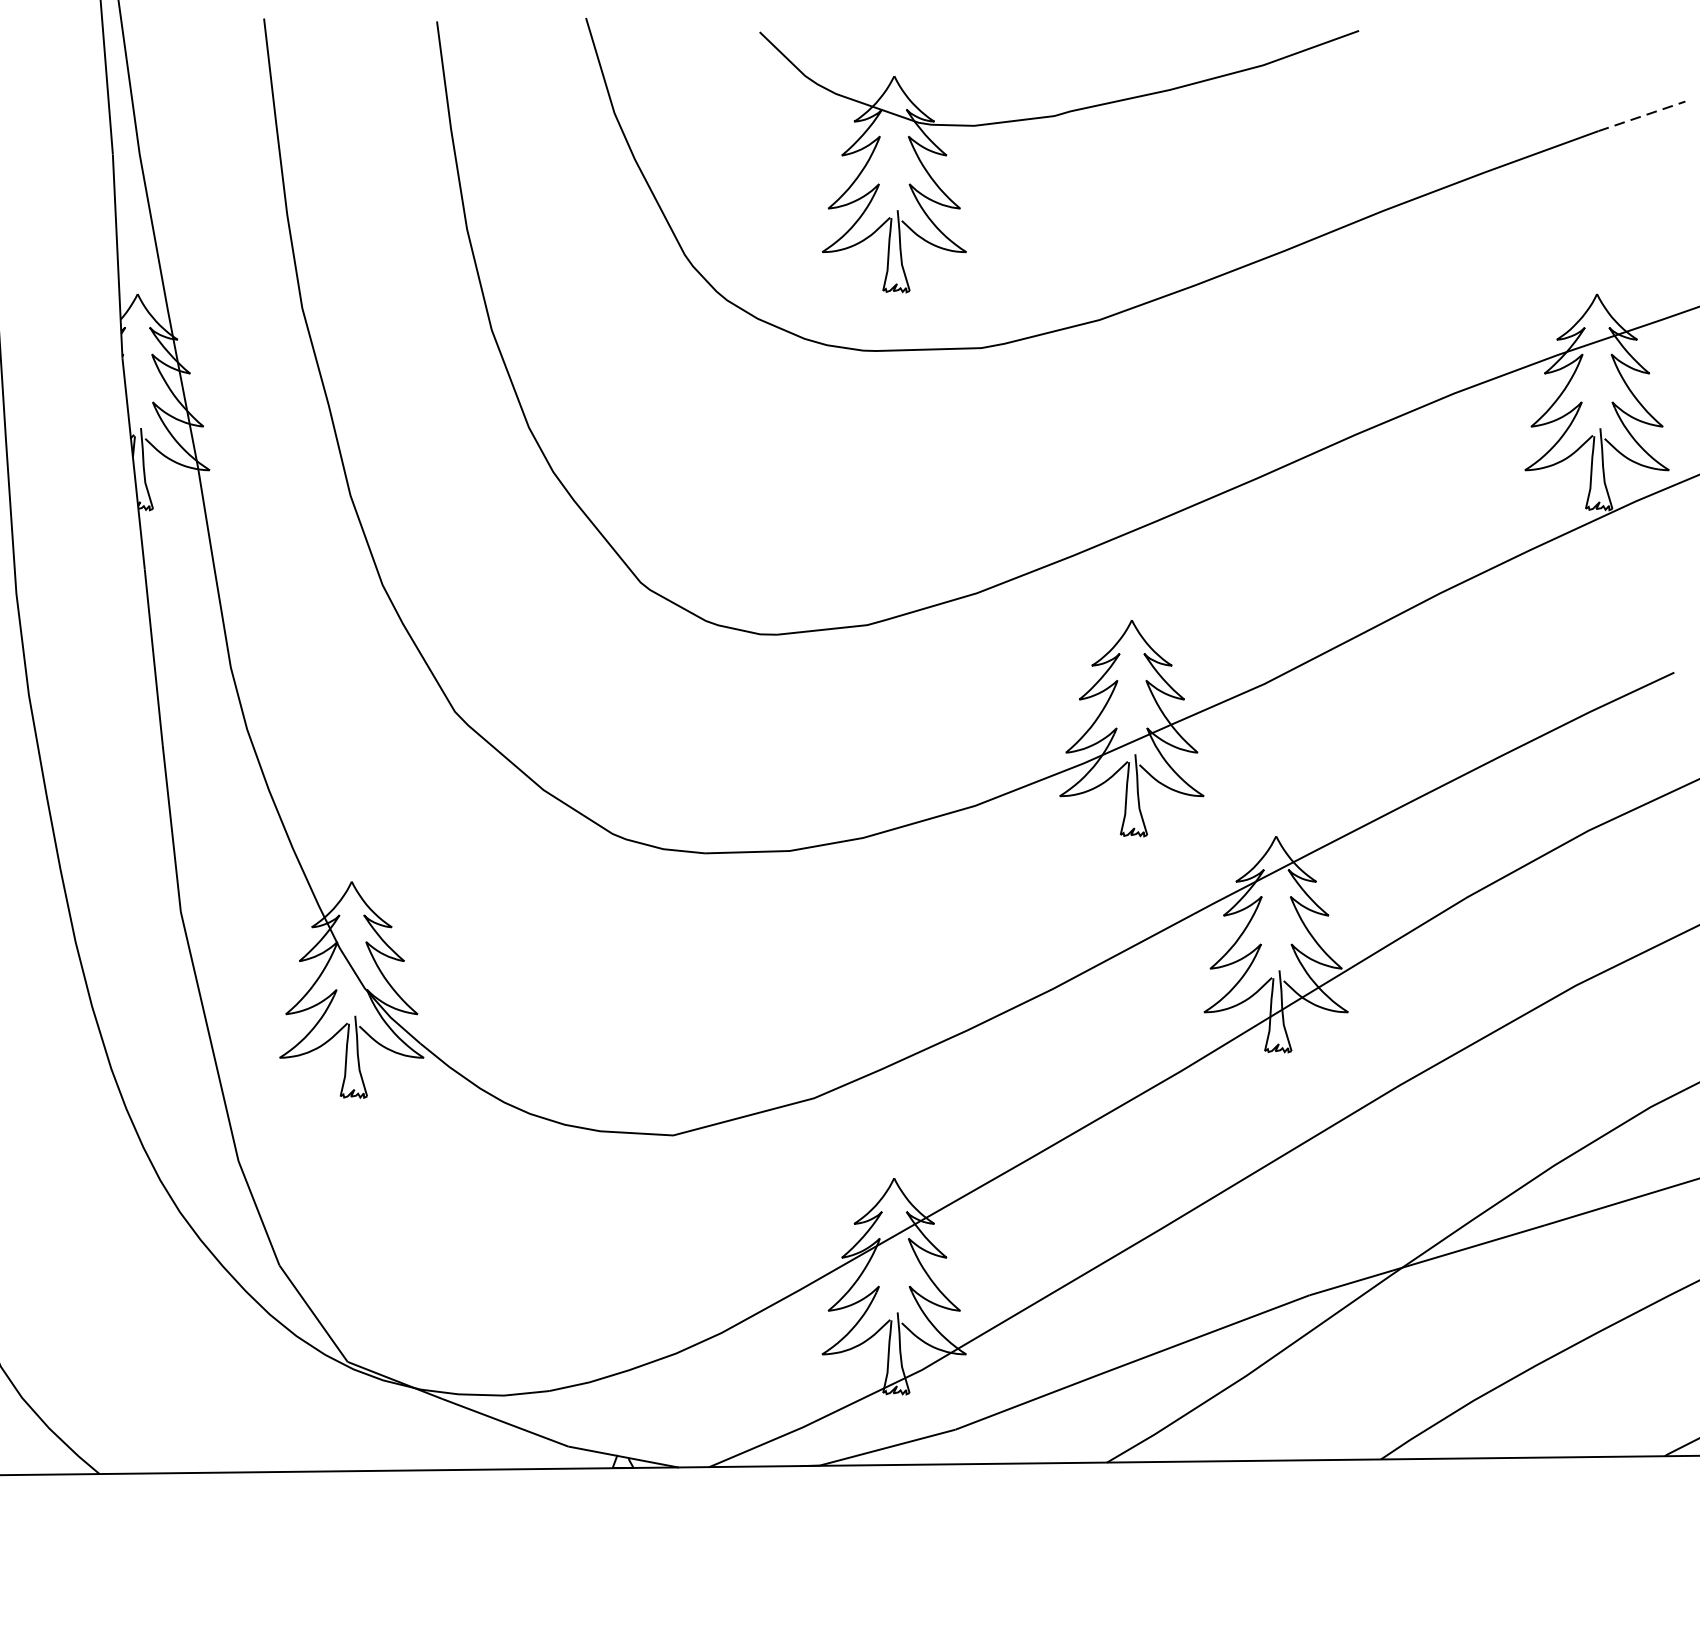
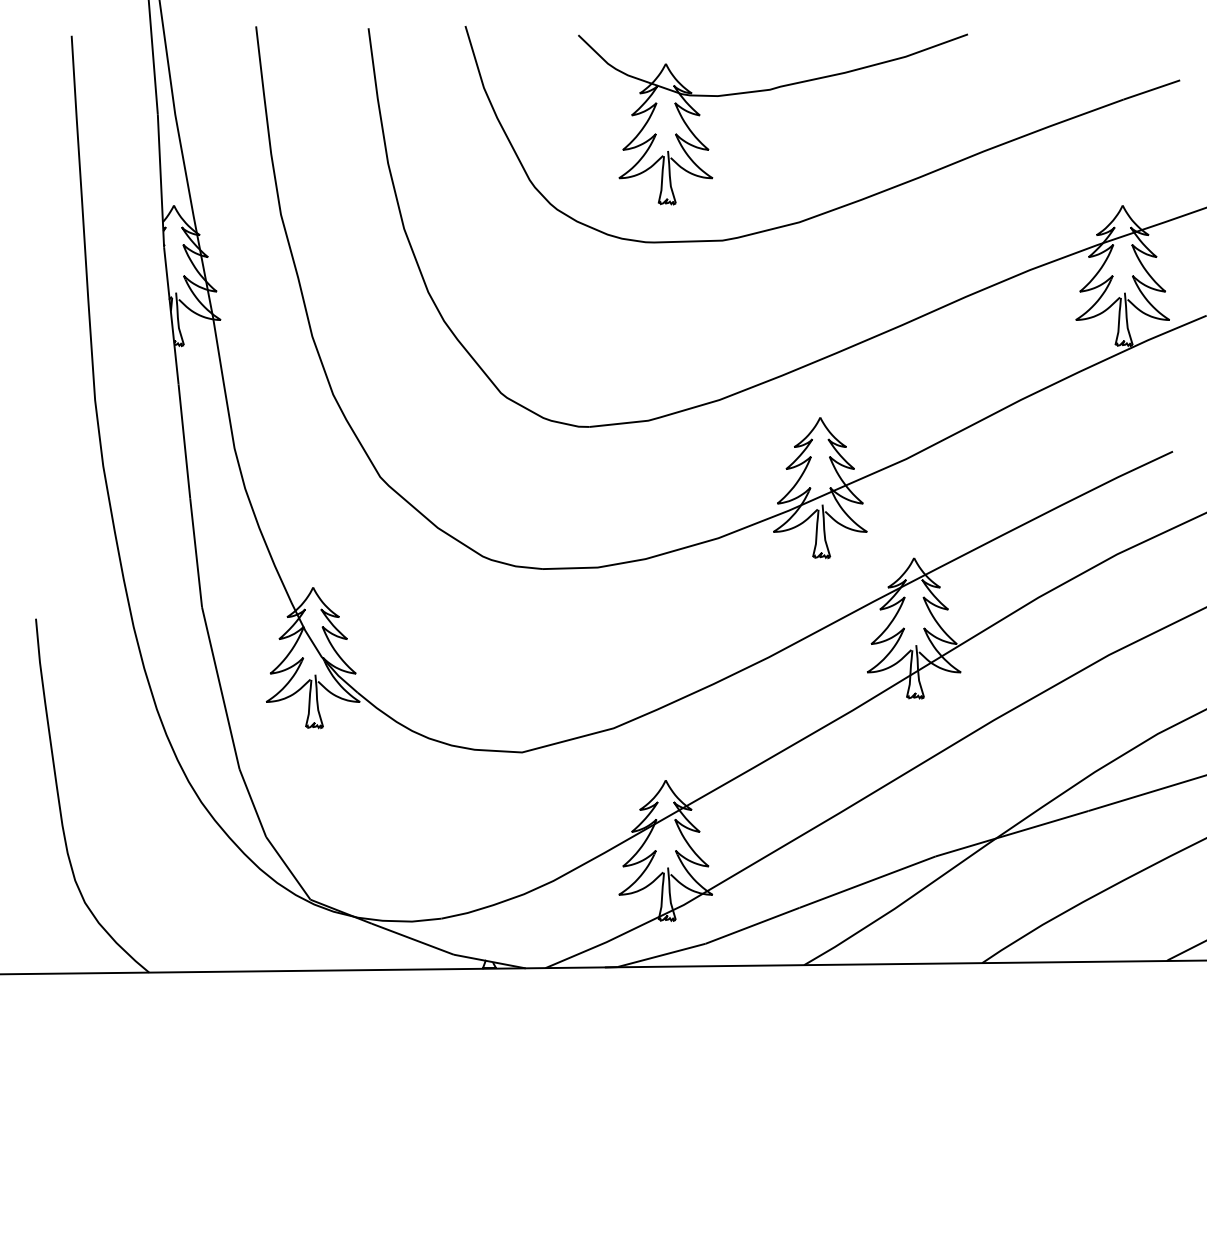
line: (1641, 115) -> (1151, 89), dashed -> solid

